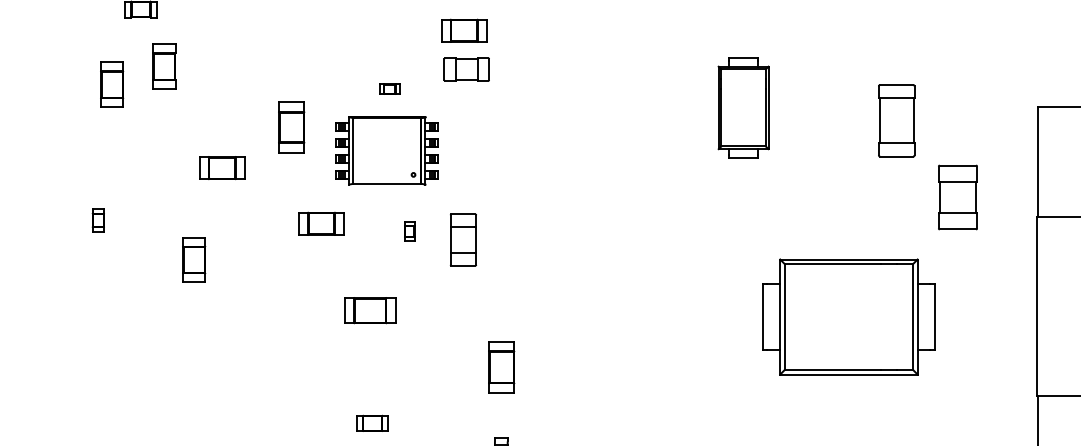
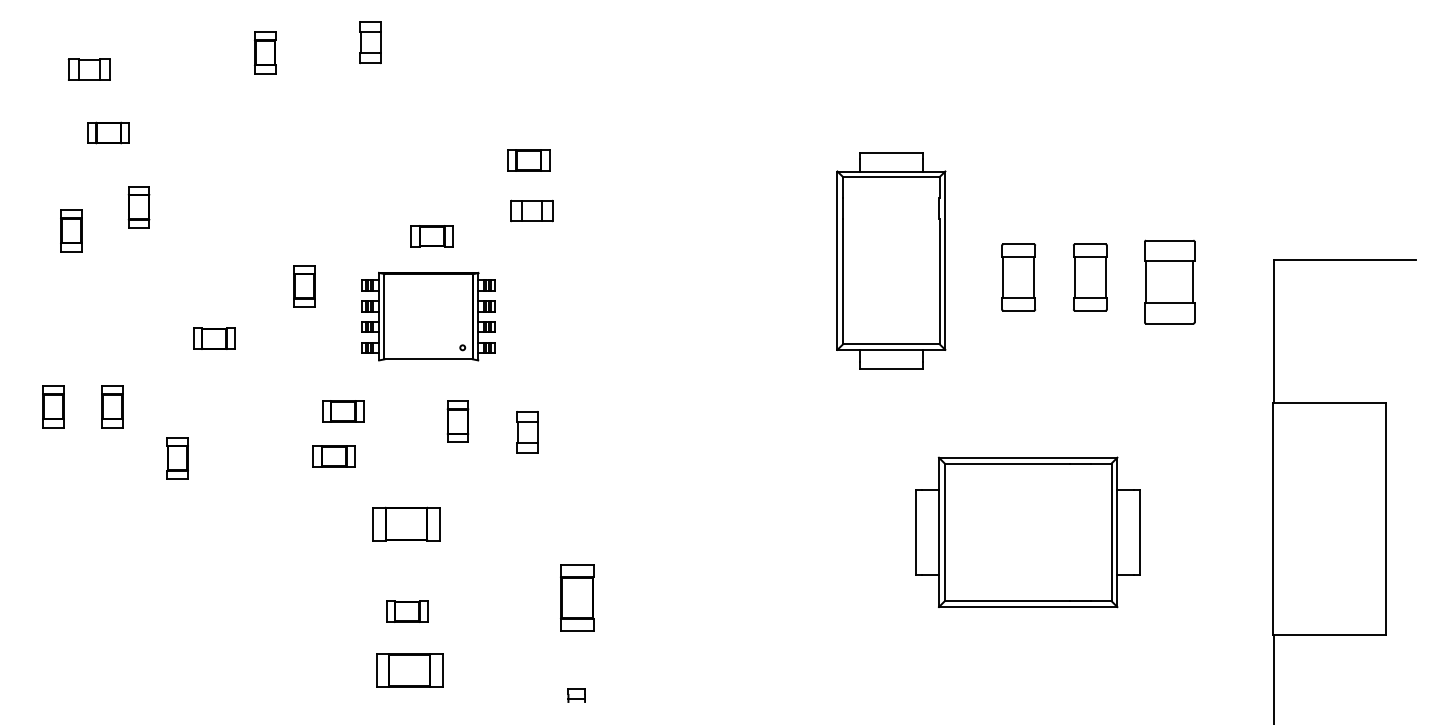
part: (464, 30) -> (528, 160), size x0.71
part: (163, 66) -> (138, 207), size x0.71
part: (466, 69) -> (531, 210), size x0.71
part: (112, 84) -> (71, 230), size x0.71
part: (389, 89) -> (431, 236), size x1.67
part: (743, 107) -> (891, 260), size x1.67
part: (841, 120) -> (1018, 277), added
part: (896, 120) -> (1090, 277), size x0.71
part: (291, 127) -> (304, 286), size x0.62
part: (222, 167) -> (214, 338), size x0.71
part: (957, 197) -> (1169, 281), moved
part: (98, 220) -> (53, 406), size x1.43
part: (143, 220) -> (112, 406), added
part: (321, 223) -> (343, 411), size x0.71
part: (409, 231) -> (457, 421), size x1.67
part: (463, 240) -> (527, 432), size x0.62
part: (314, 258) -> (333, 456), added
part: (193, 260) -> (177, 458), size x0.71
part: (371, 377) -> (407, 611), added
part: (372, 423) -> (409, 670), size x1.67

